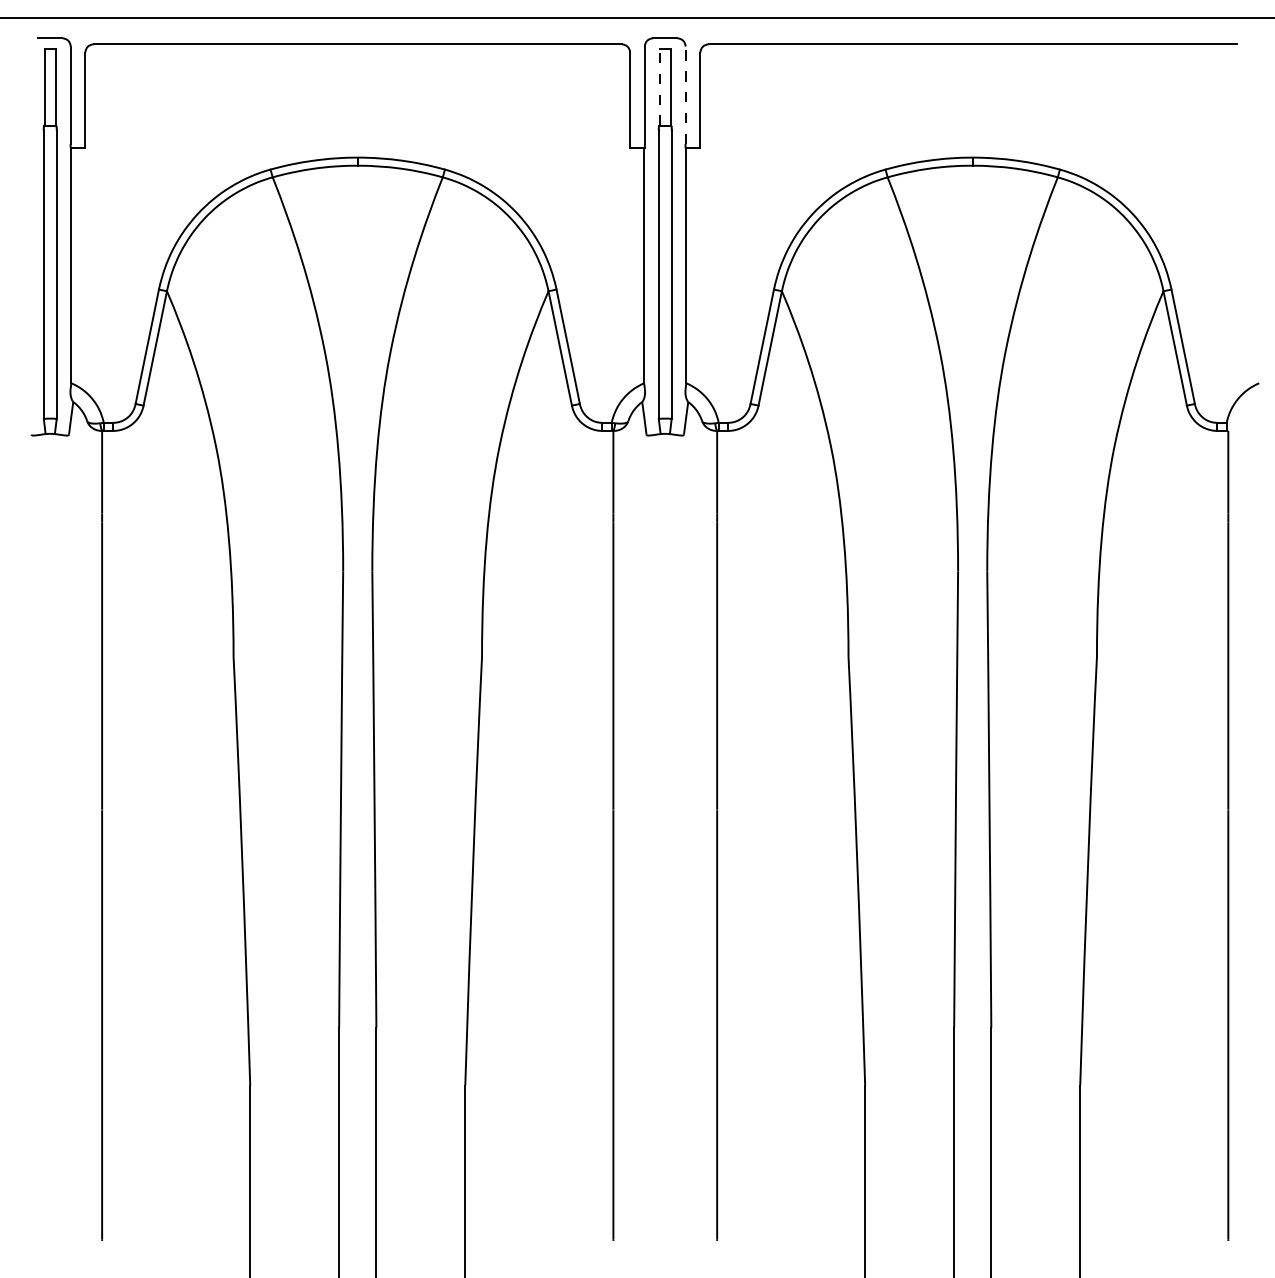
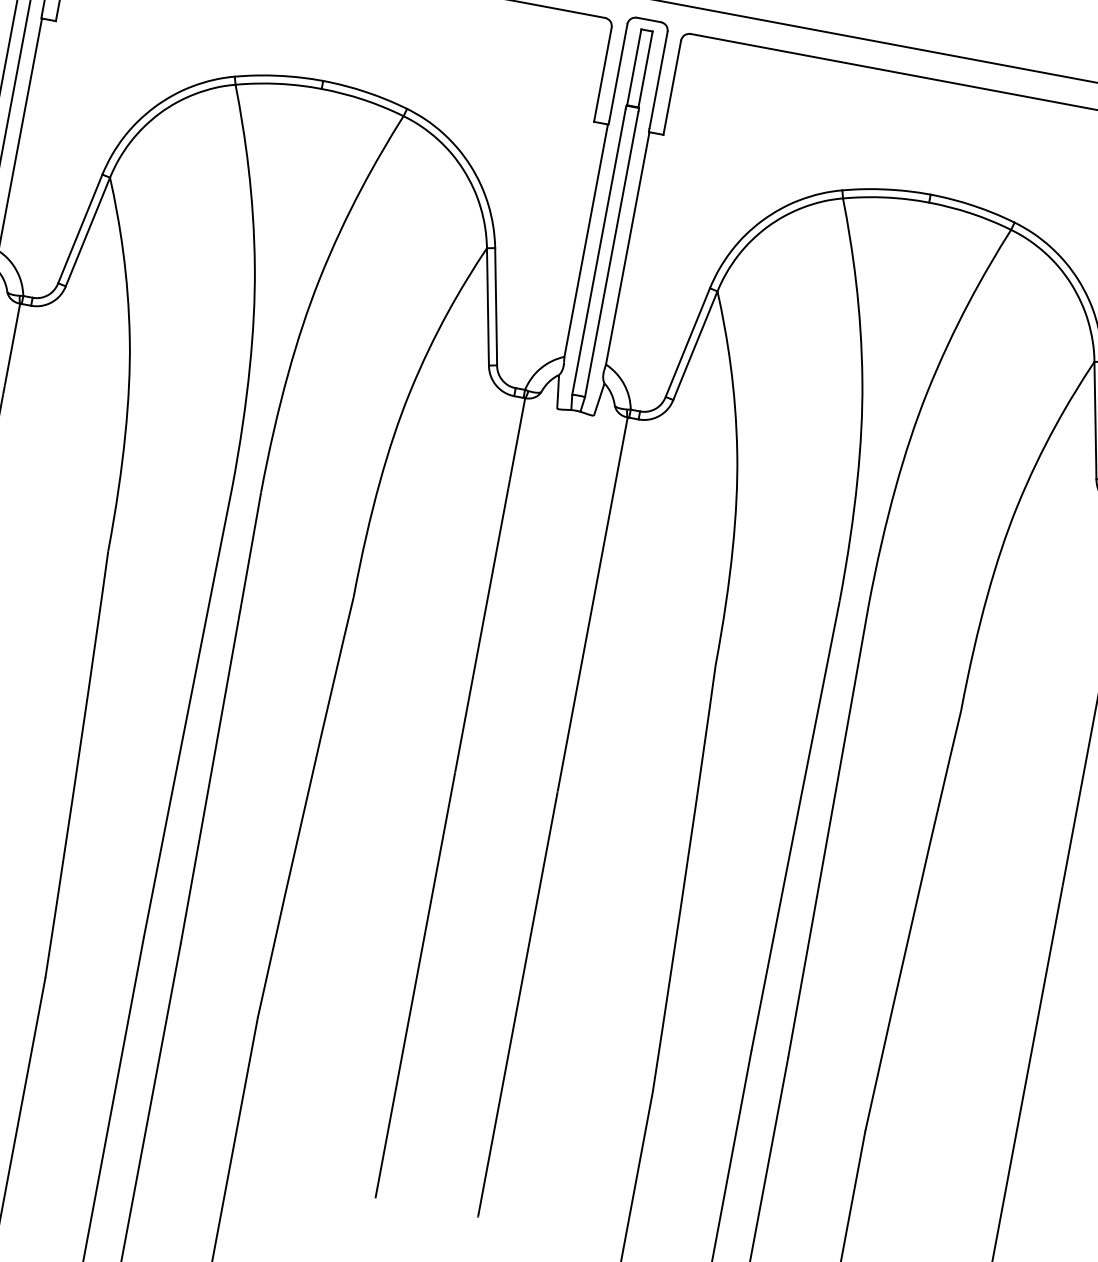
line: (659, 86) -> (634, 66), dashed -> solid
line: (685, 95) -> (658, 80), dashed -> solid

